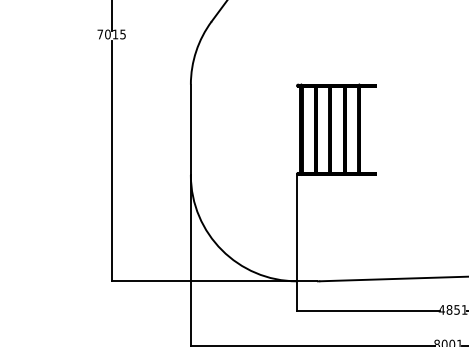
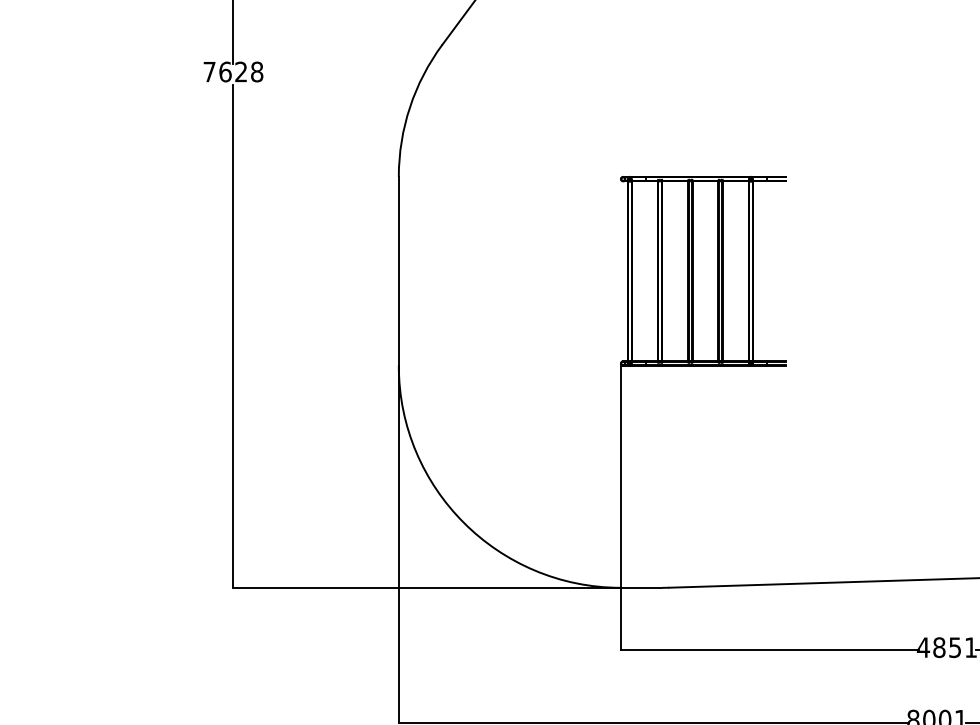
text: (115, 34) -> (241, 72), 7015 -> 7628

